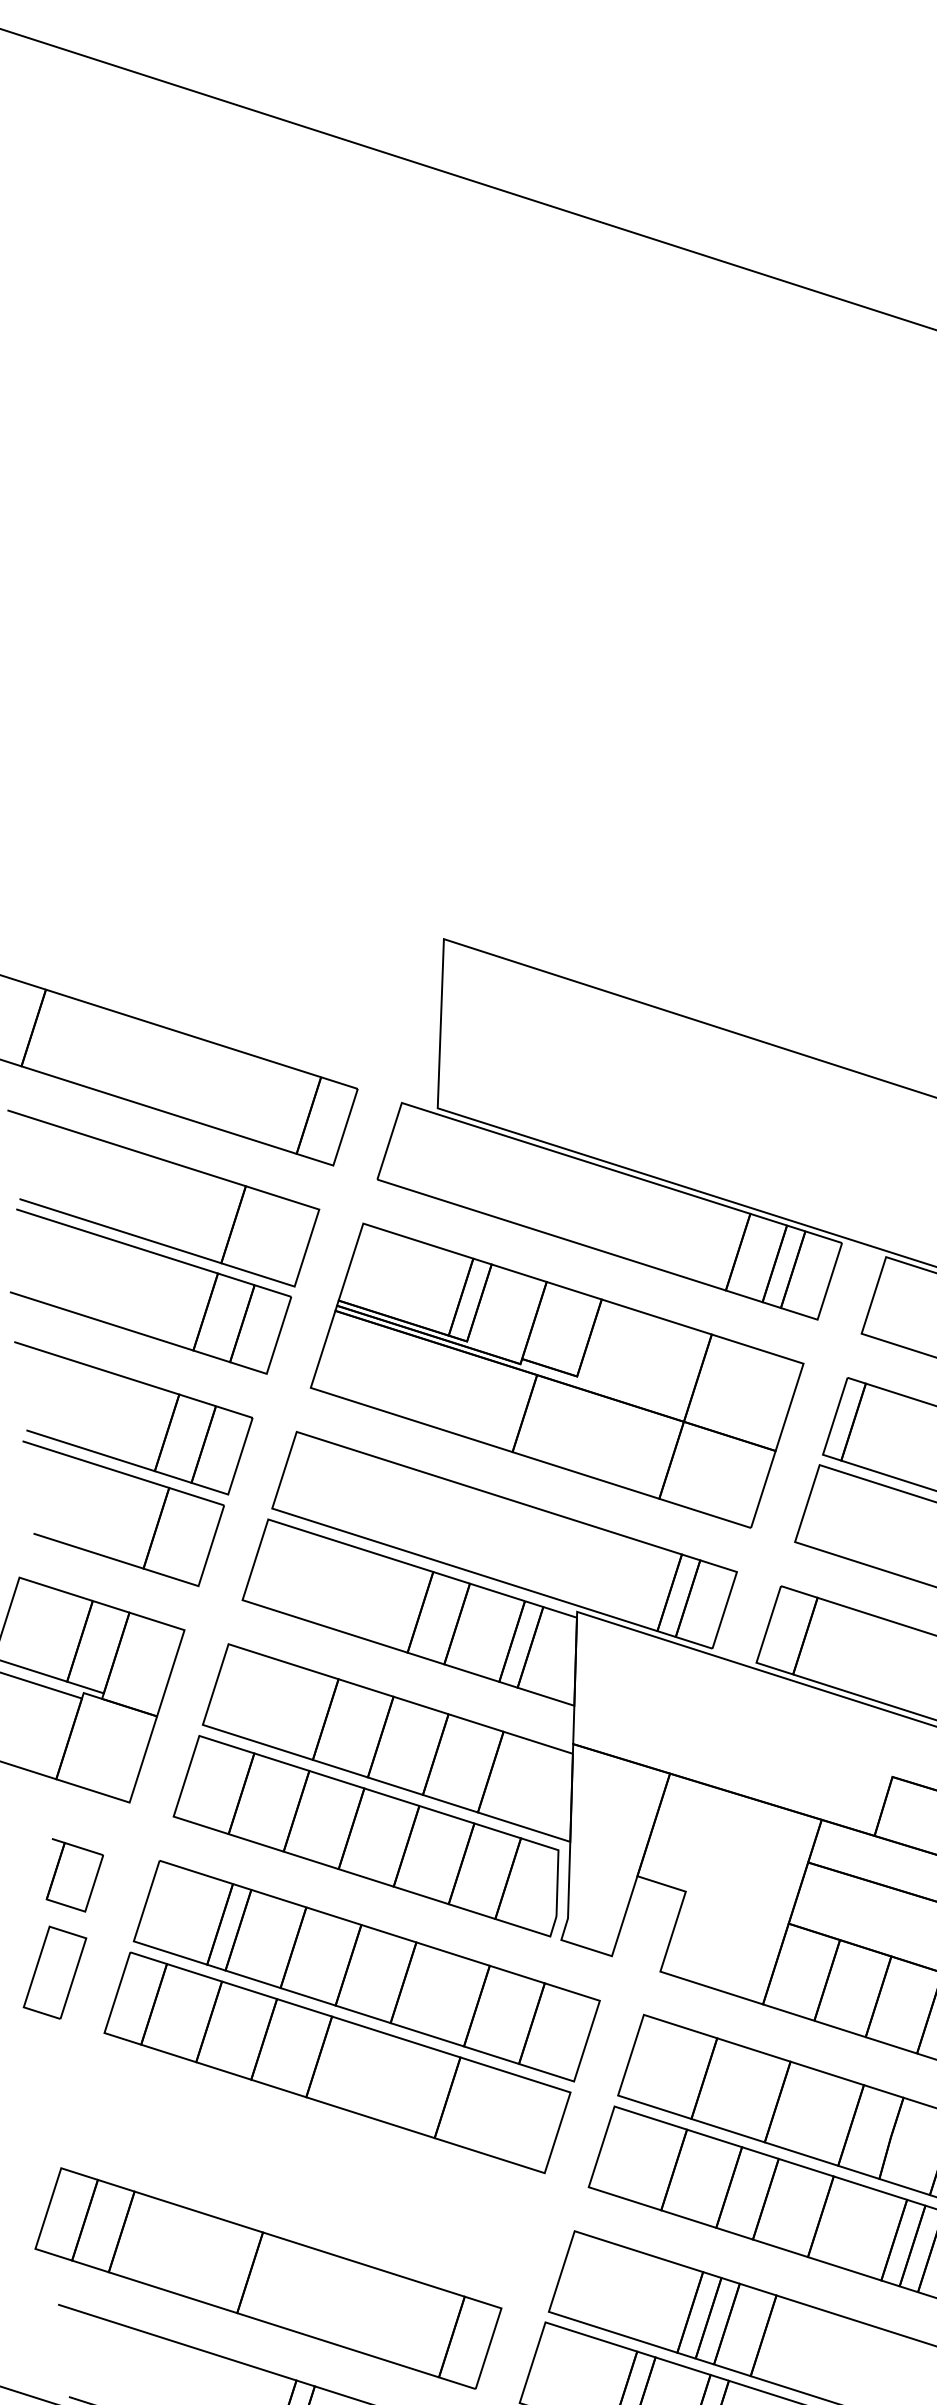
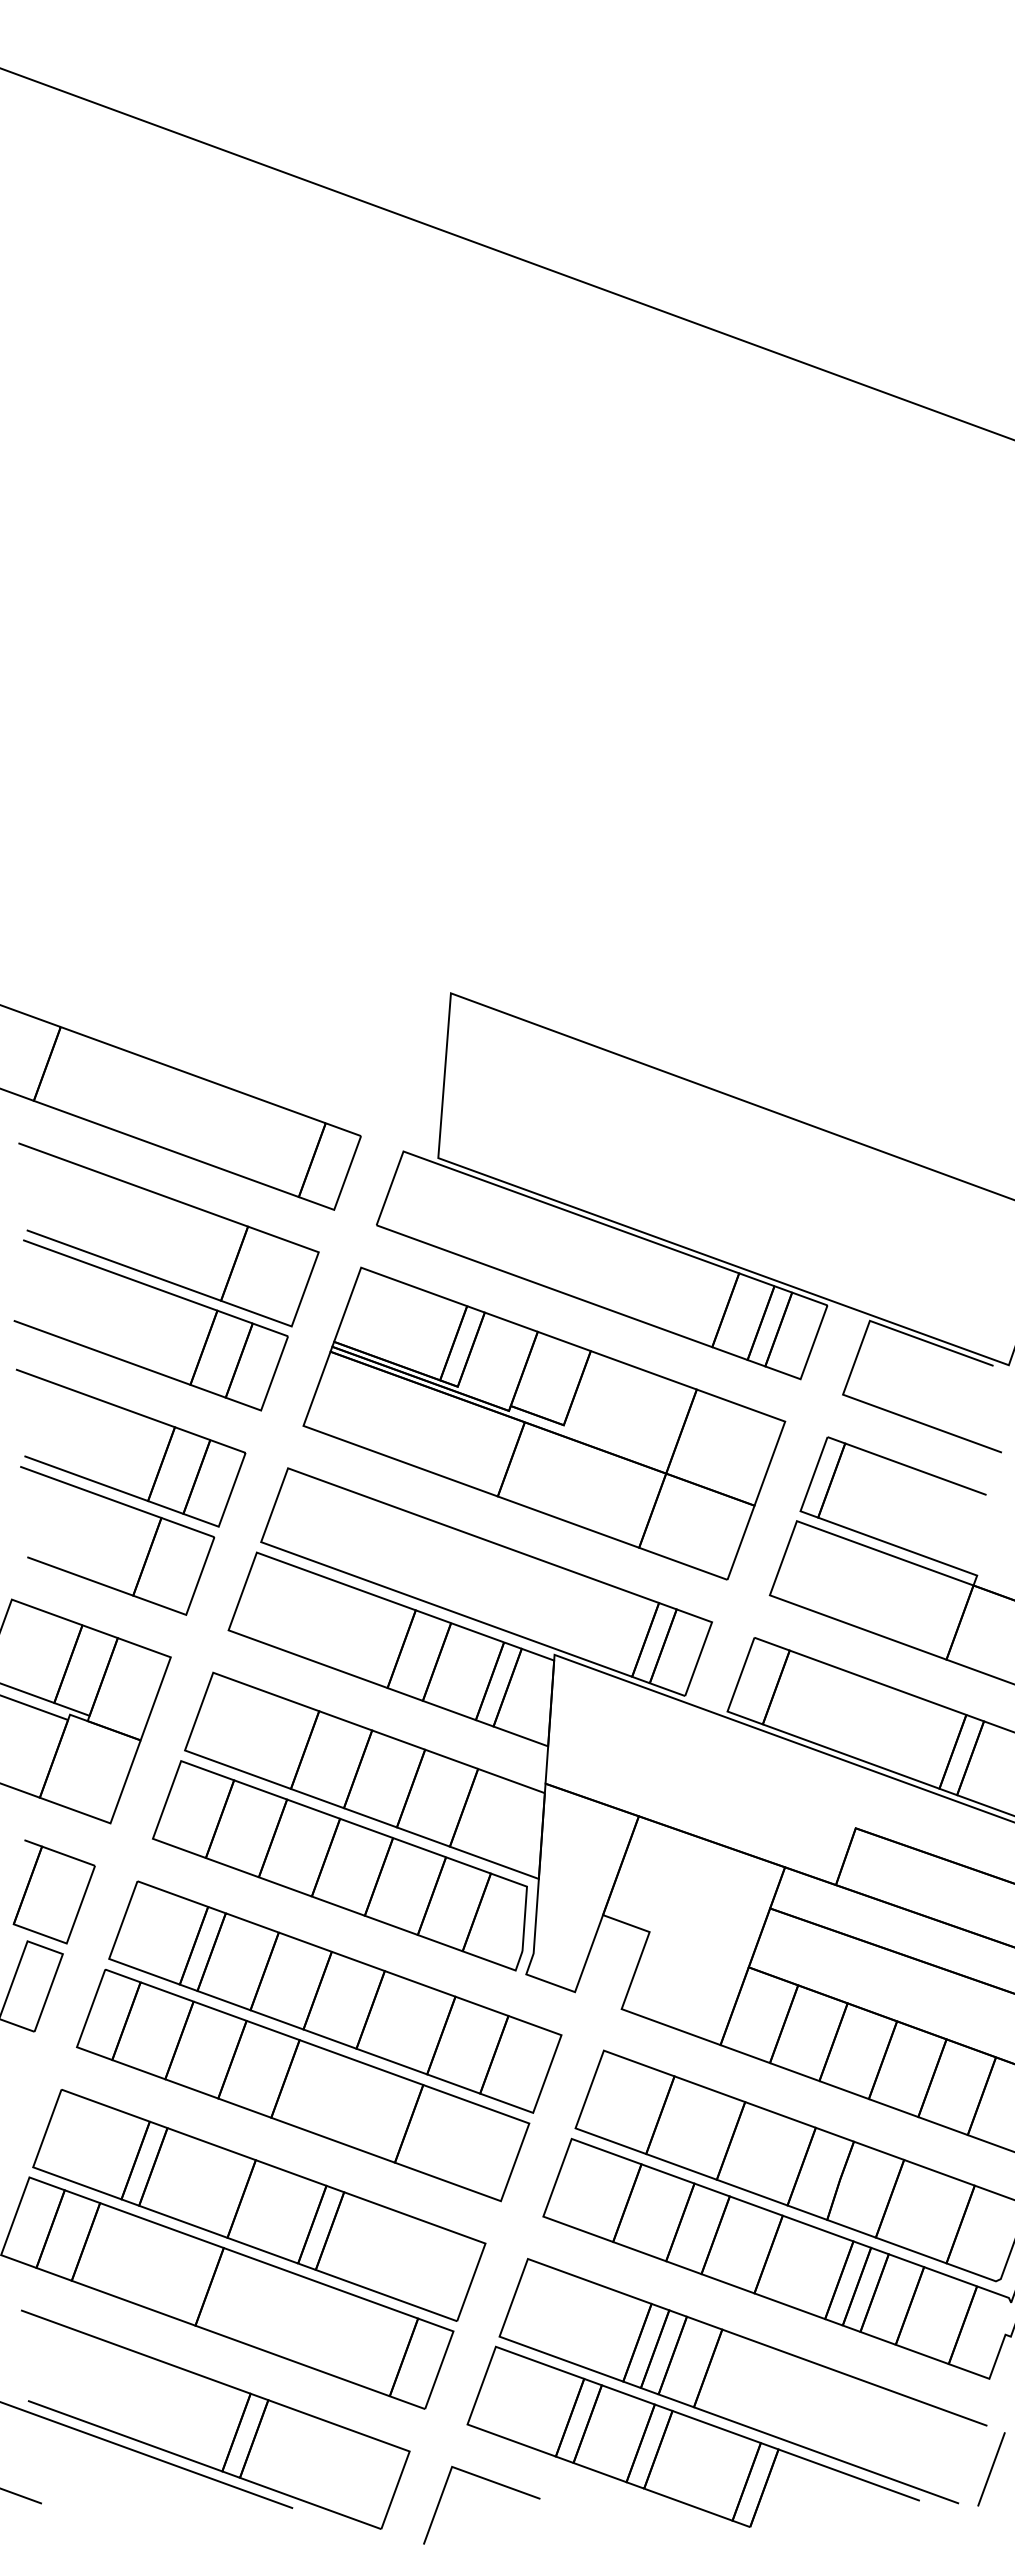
part: (74, 1874) -> (53, 1891), size x1.43
part: (297, 2187) -> (259, 2205), added

